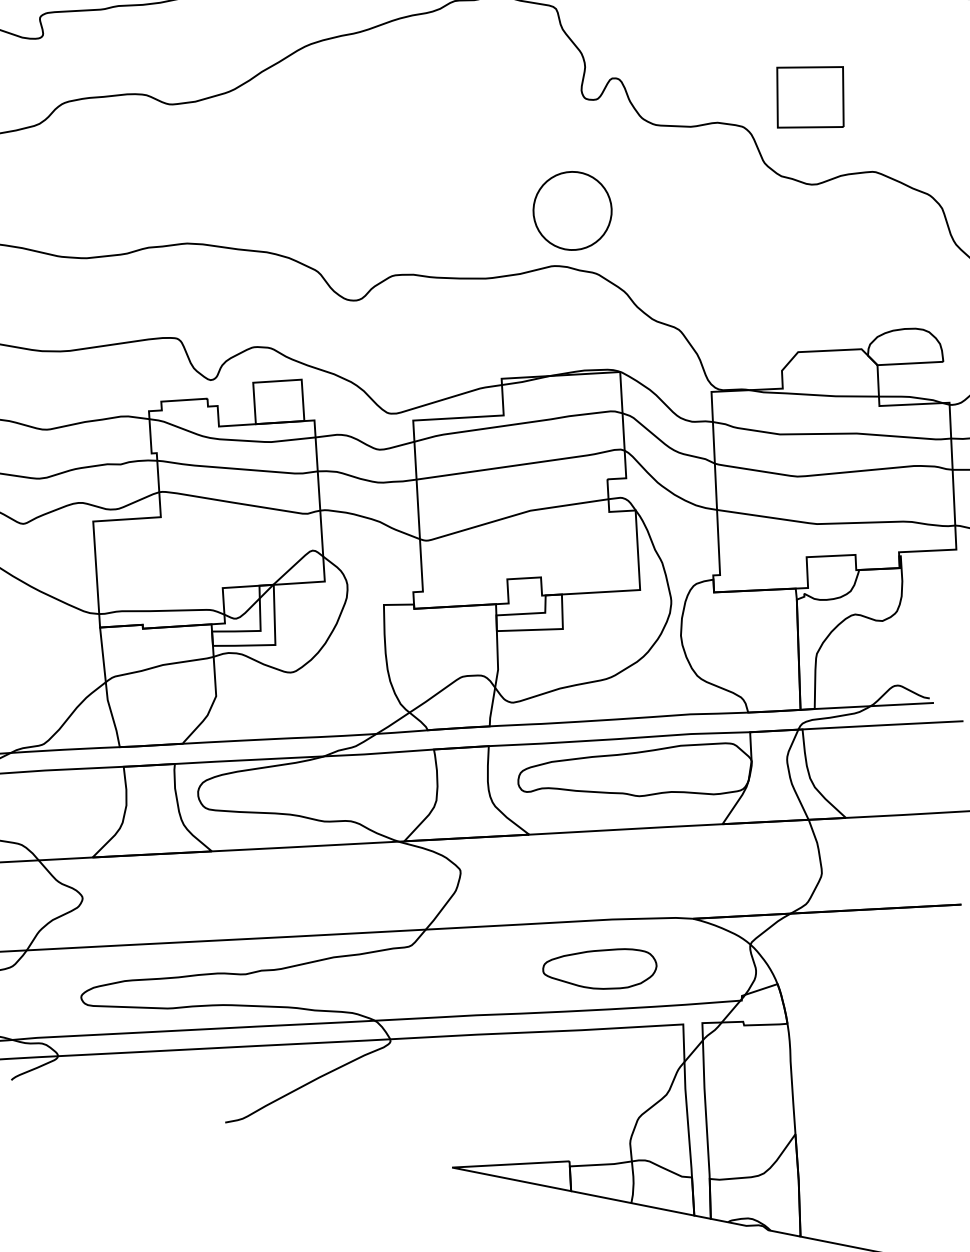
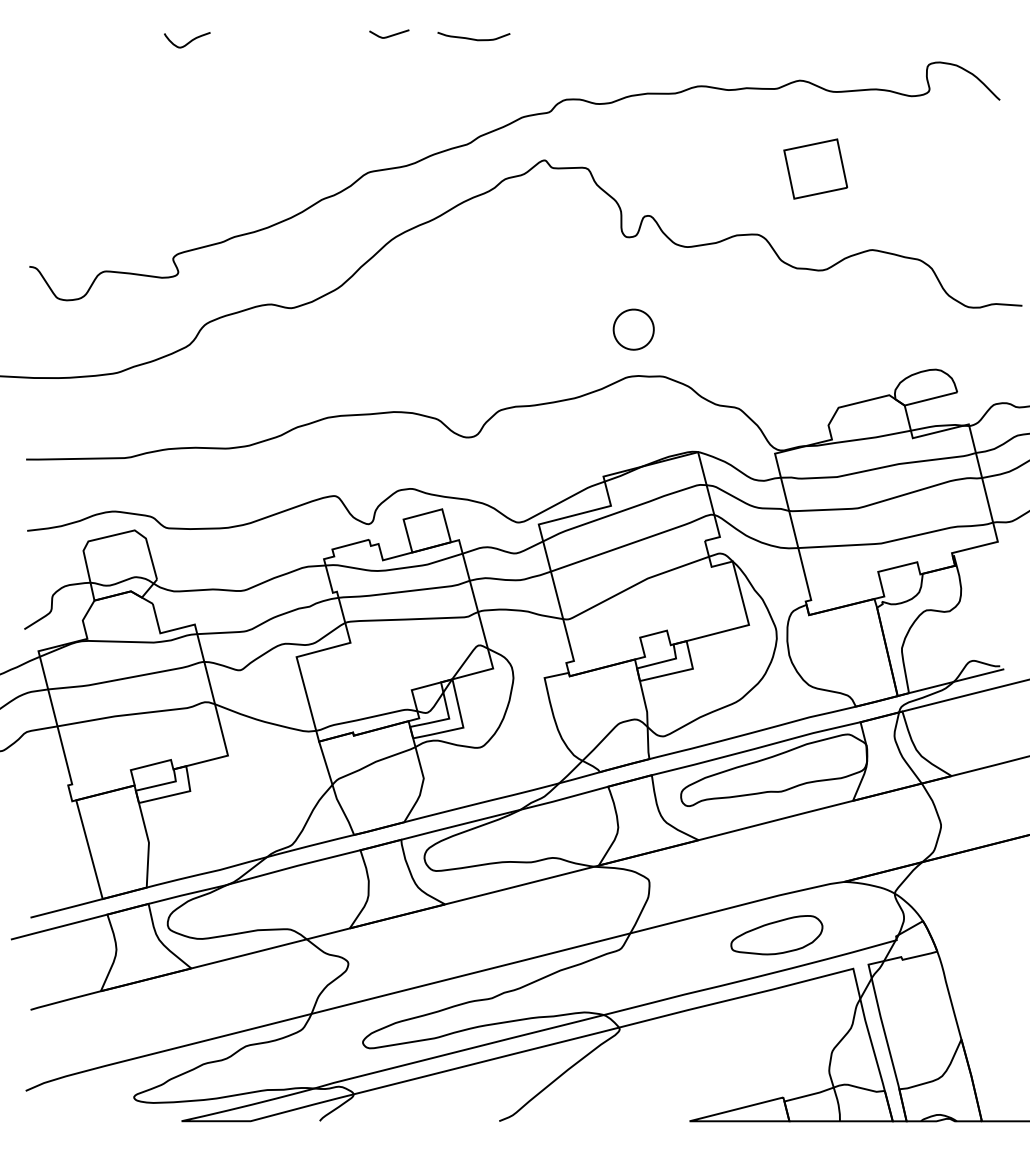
part: (810, 96) -> (815, 168), moved
part: (572, 210) -> (633, 329), size x0.62

